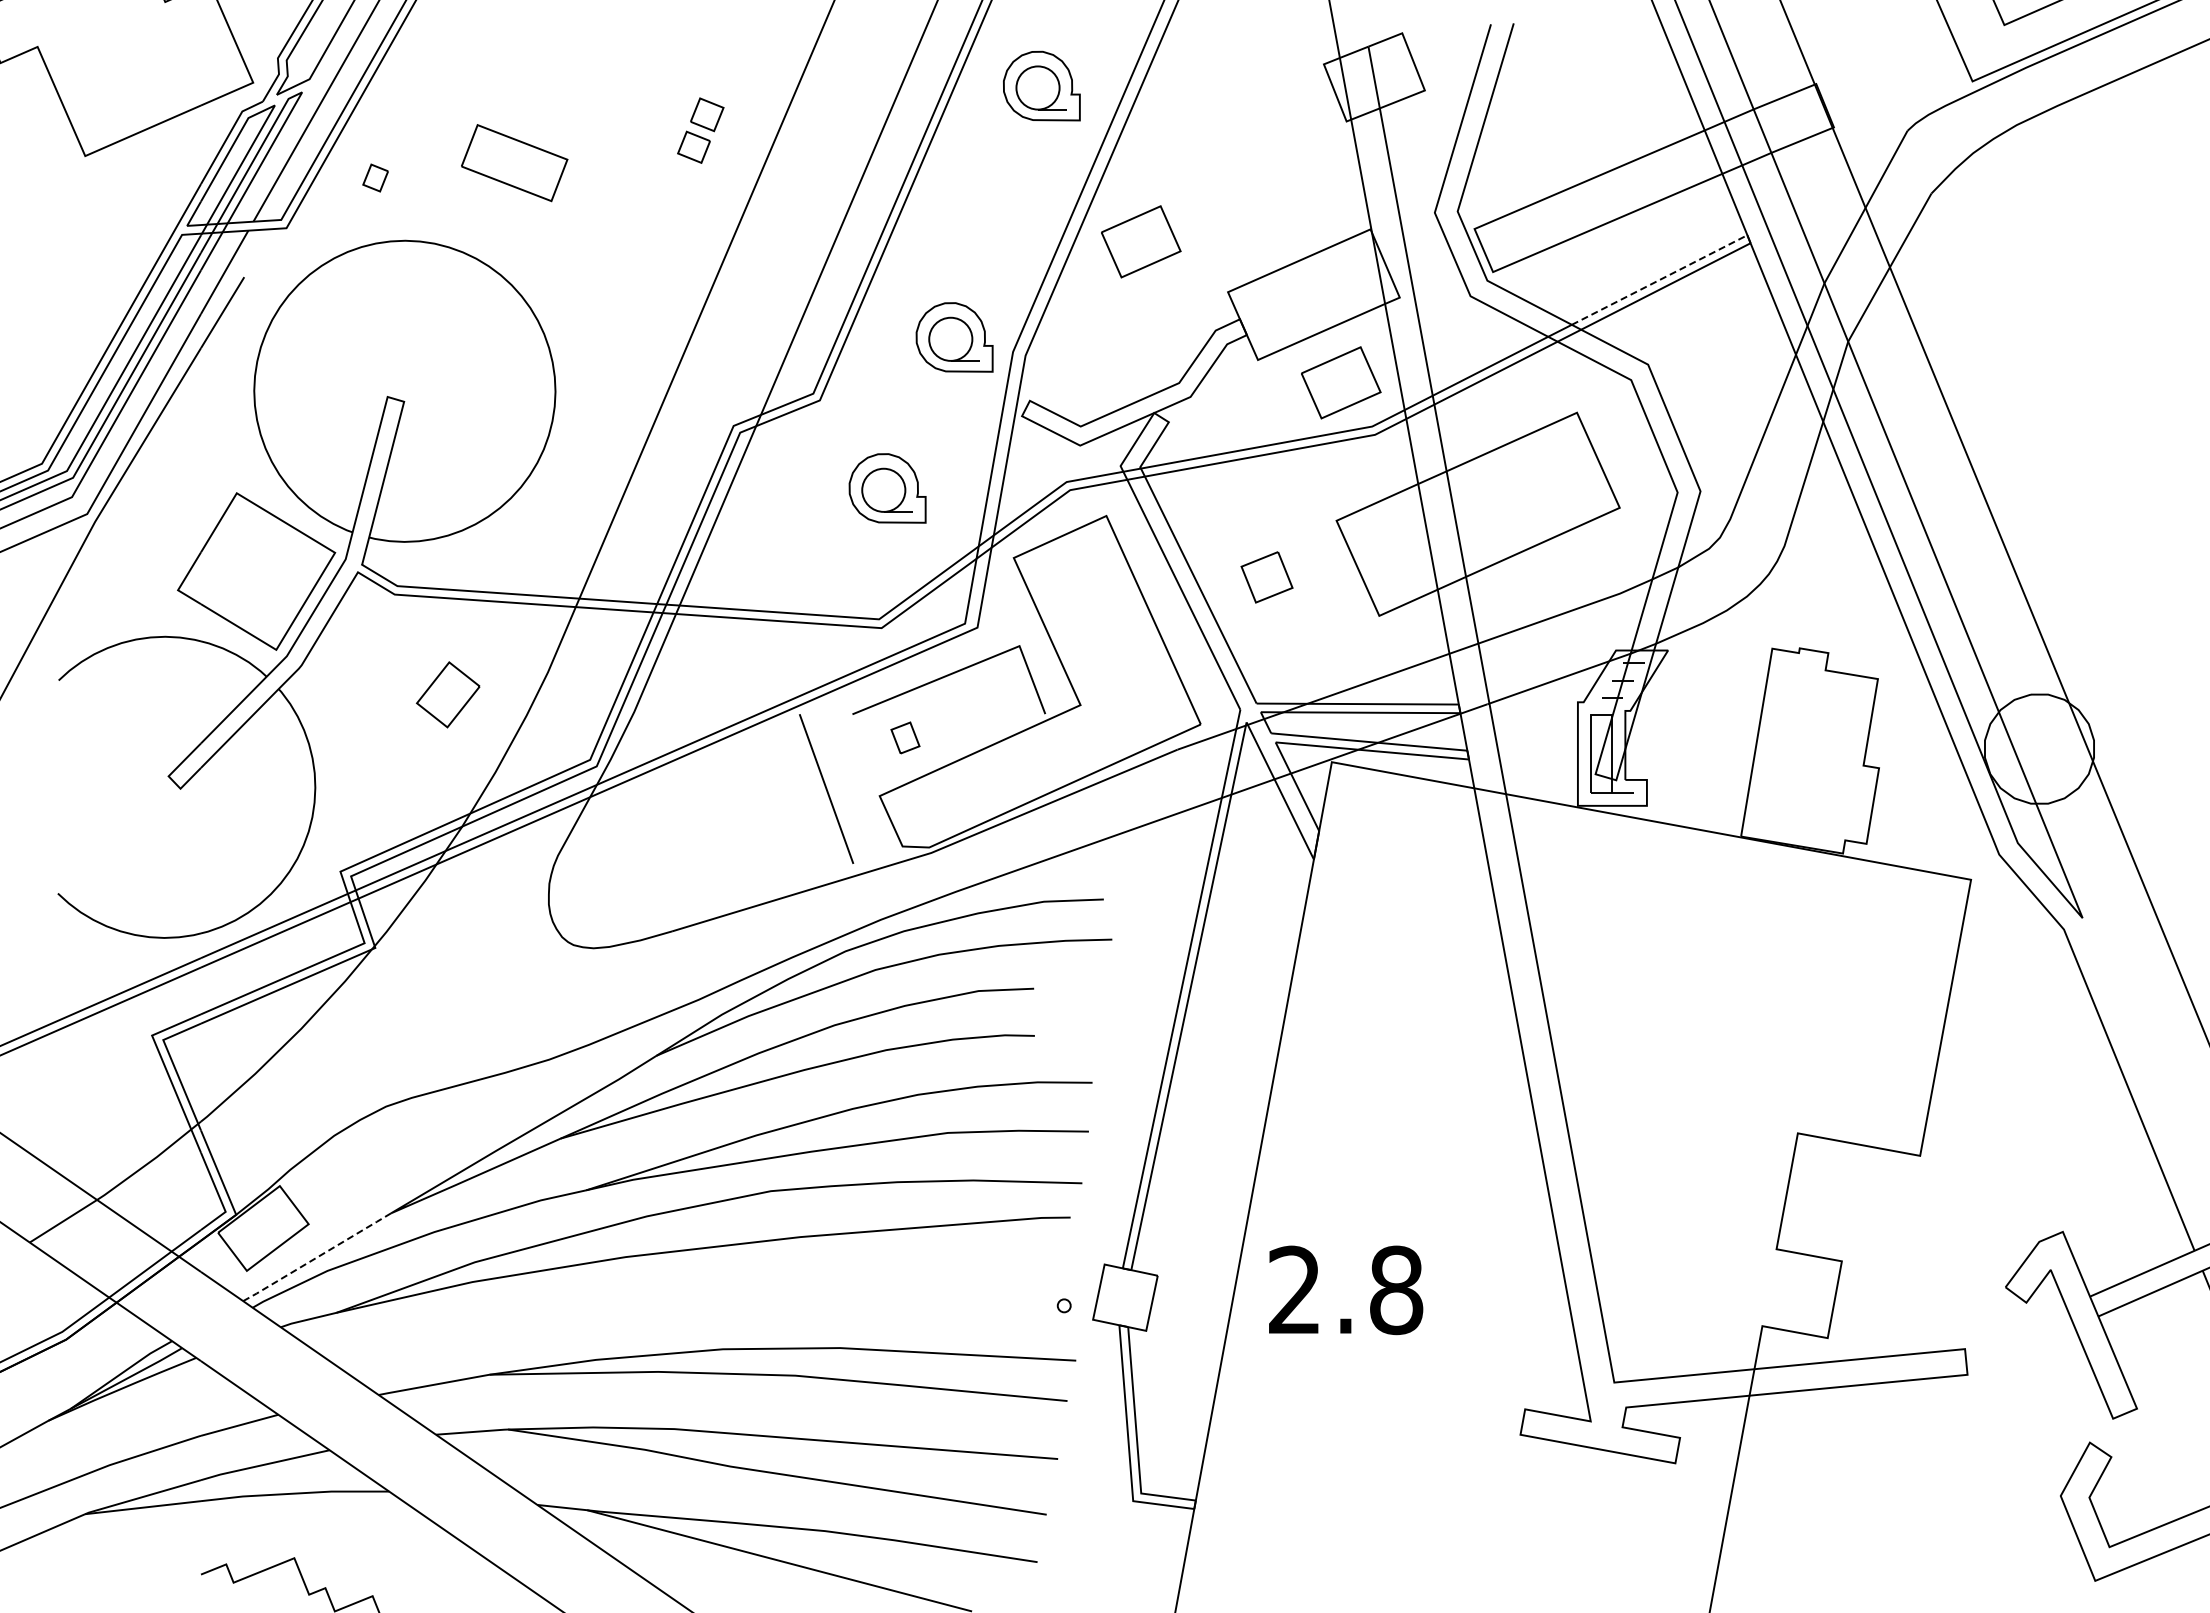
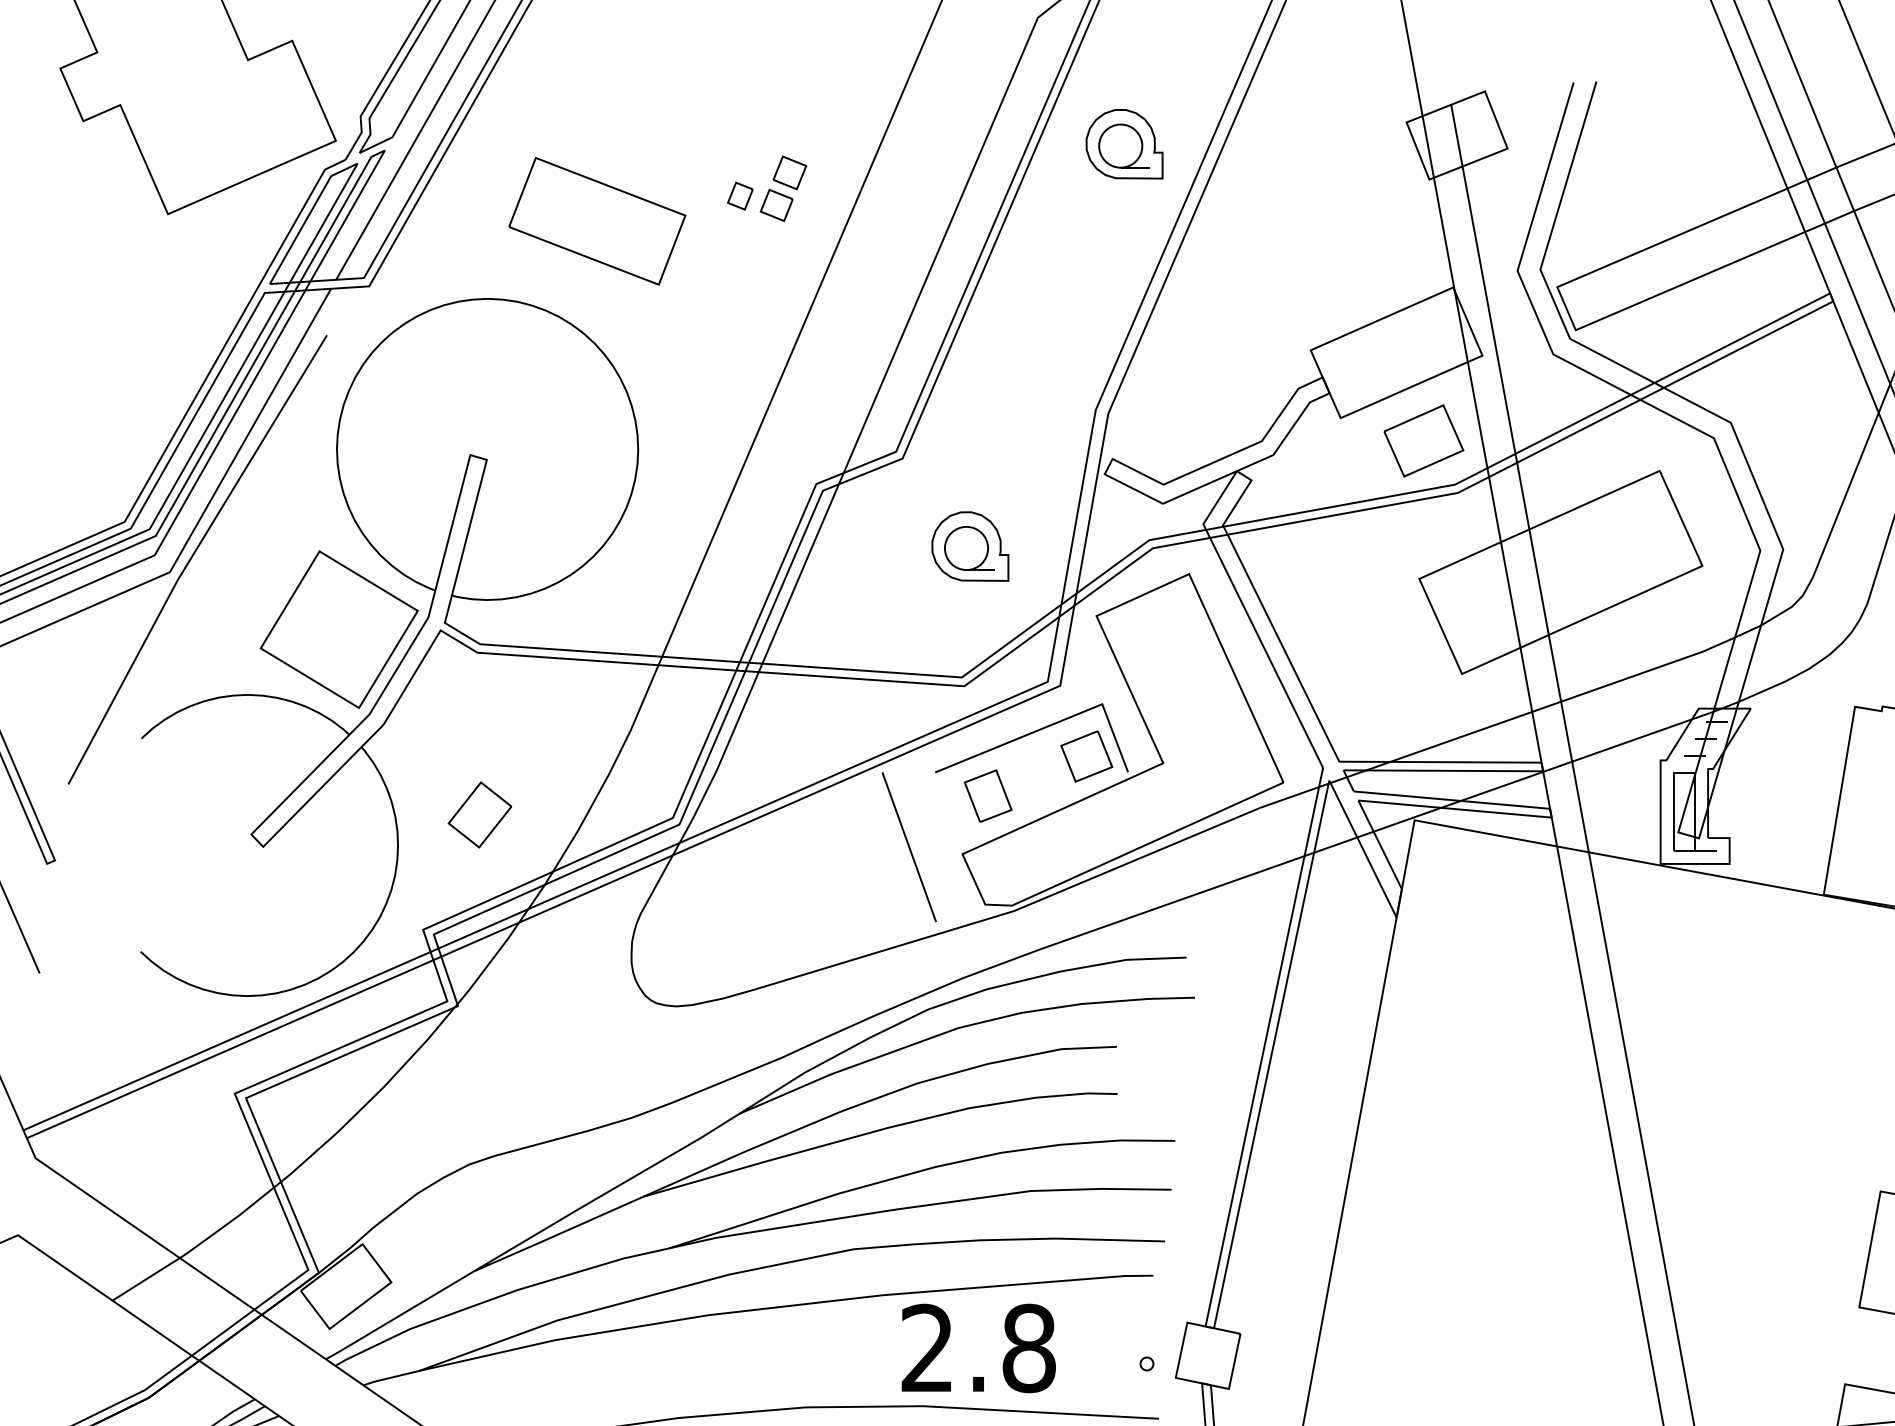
part: (514, 162) -> (597, 220), size x1.67
part: (375, 177) -> (740, 195), moved
part: (1141, 241) -> (1224, 299), removed
line: (1659, 280) -> (1742, 338), dashed -> solid
part: (954, 337) -> (1037, 395), removed
part: (1266, 577) -> (1086, 756), moved
part: (448, 694) -> (480, 814), moved
part: (905, 737) -> (988, 795), size x1.67
line: (317, 1257) -> (400, 1315), dashed -> solid
text: (1346, 1290) -> (979, 1348), moved

